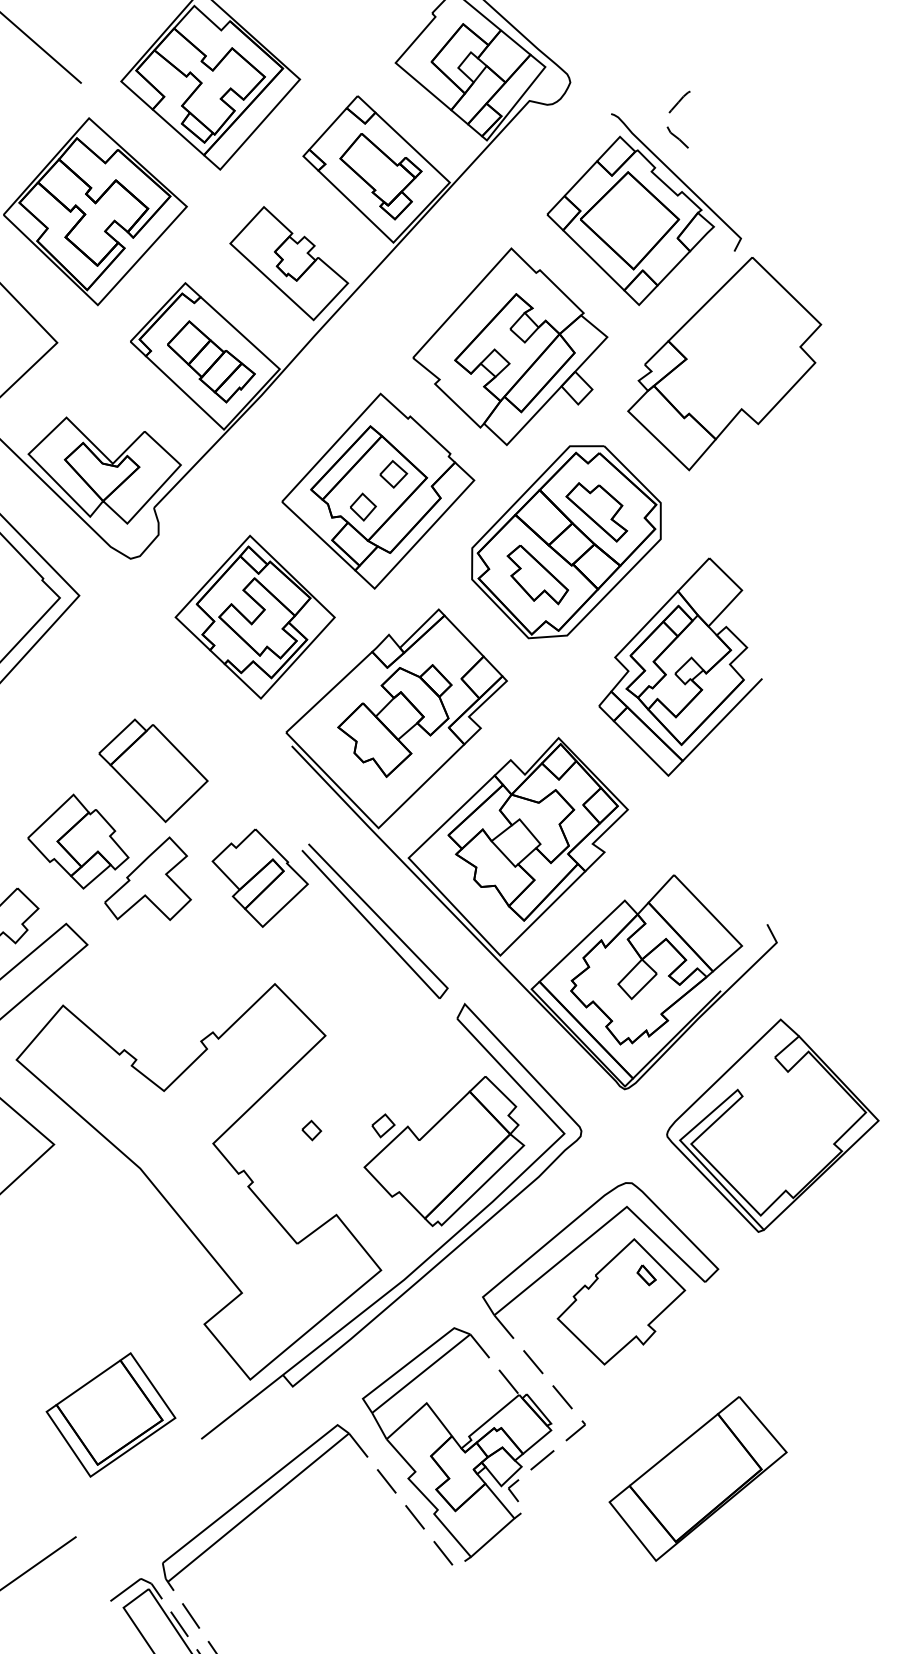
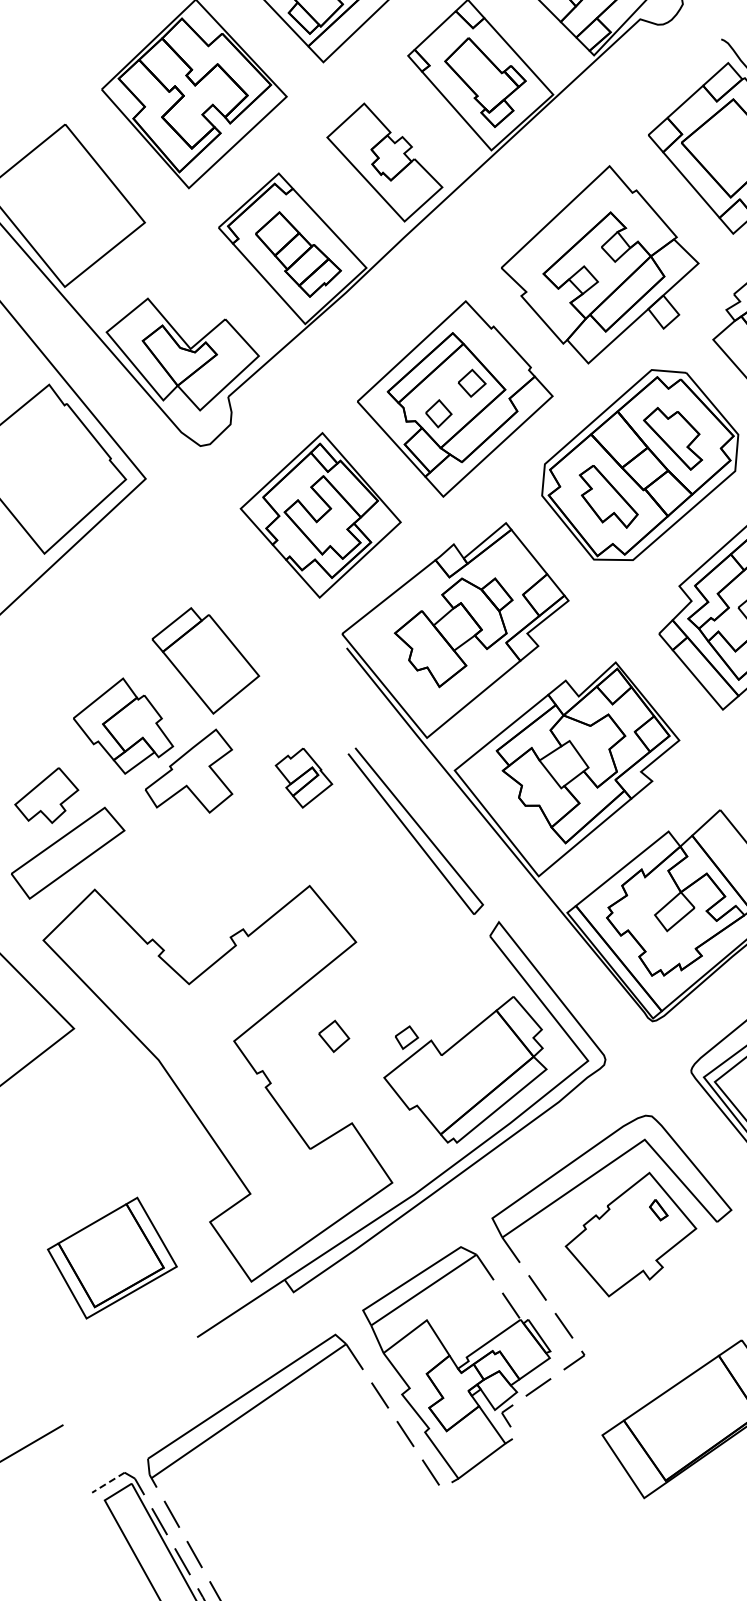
part: (259, 877) -> (303, 777), size x0.6
part: (311, 1130) -> (334, 1036), size x1.6
part: (110, 1414) -> (111, 1257), moved
line: (125, 1590) -> (108, 1483), solid -> dashed

